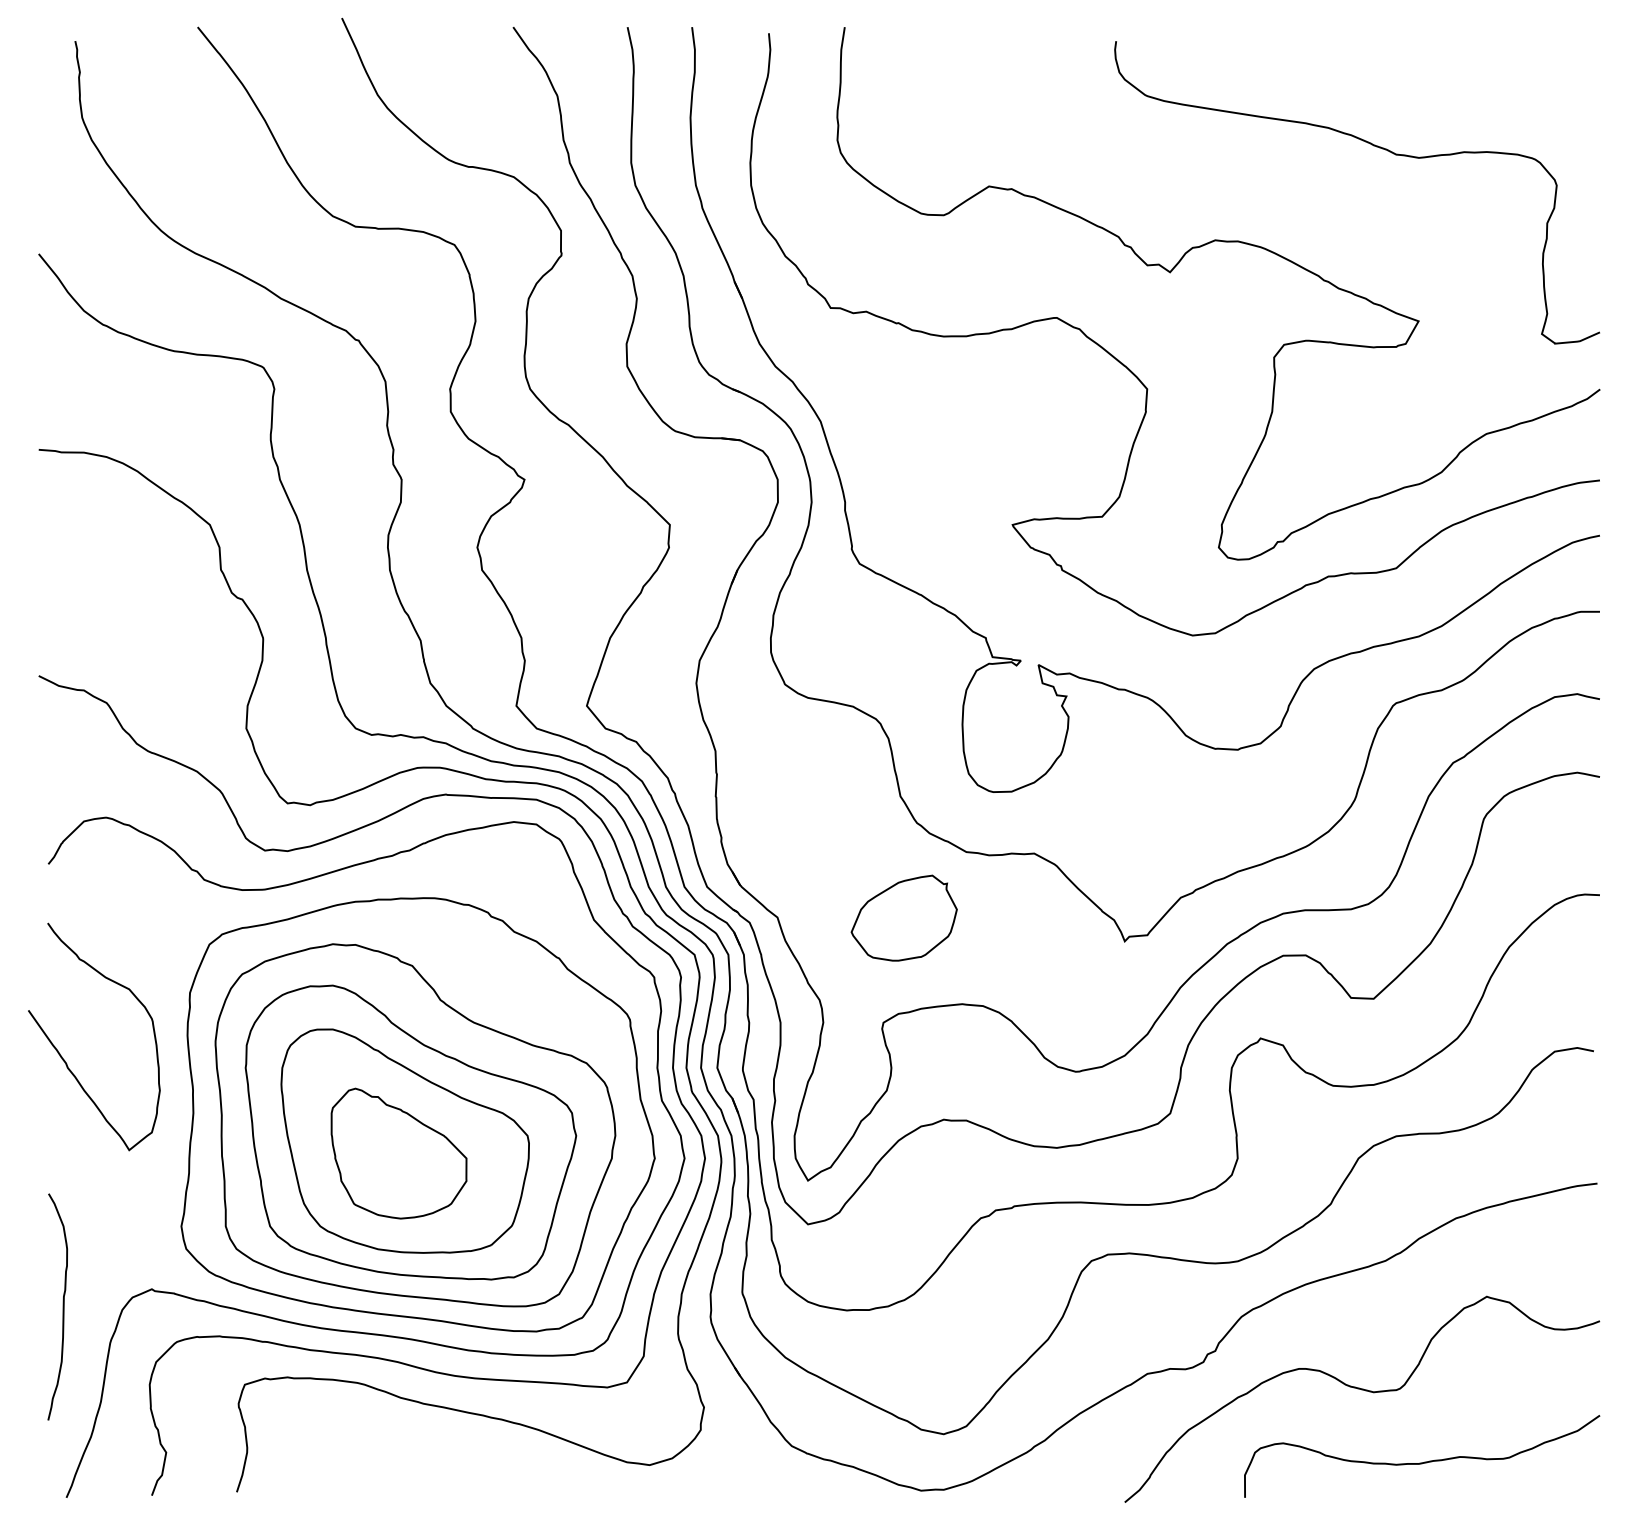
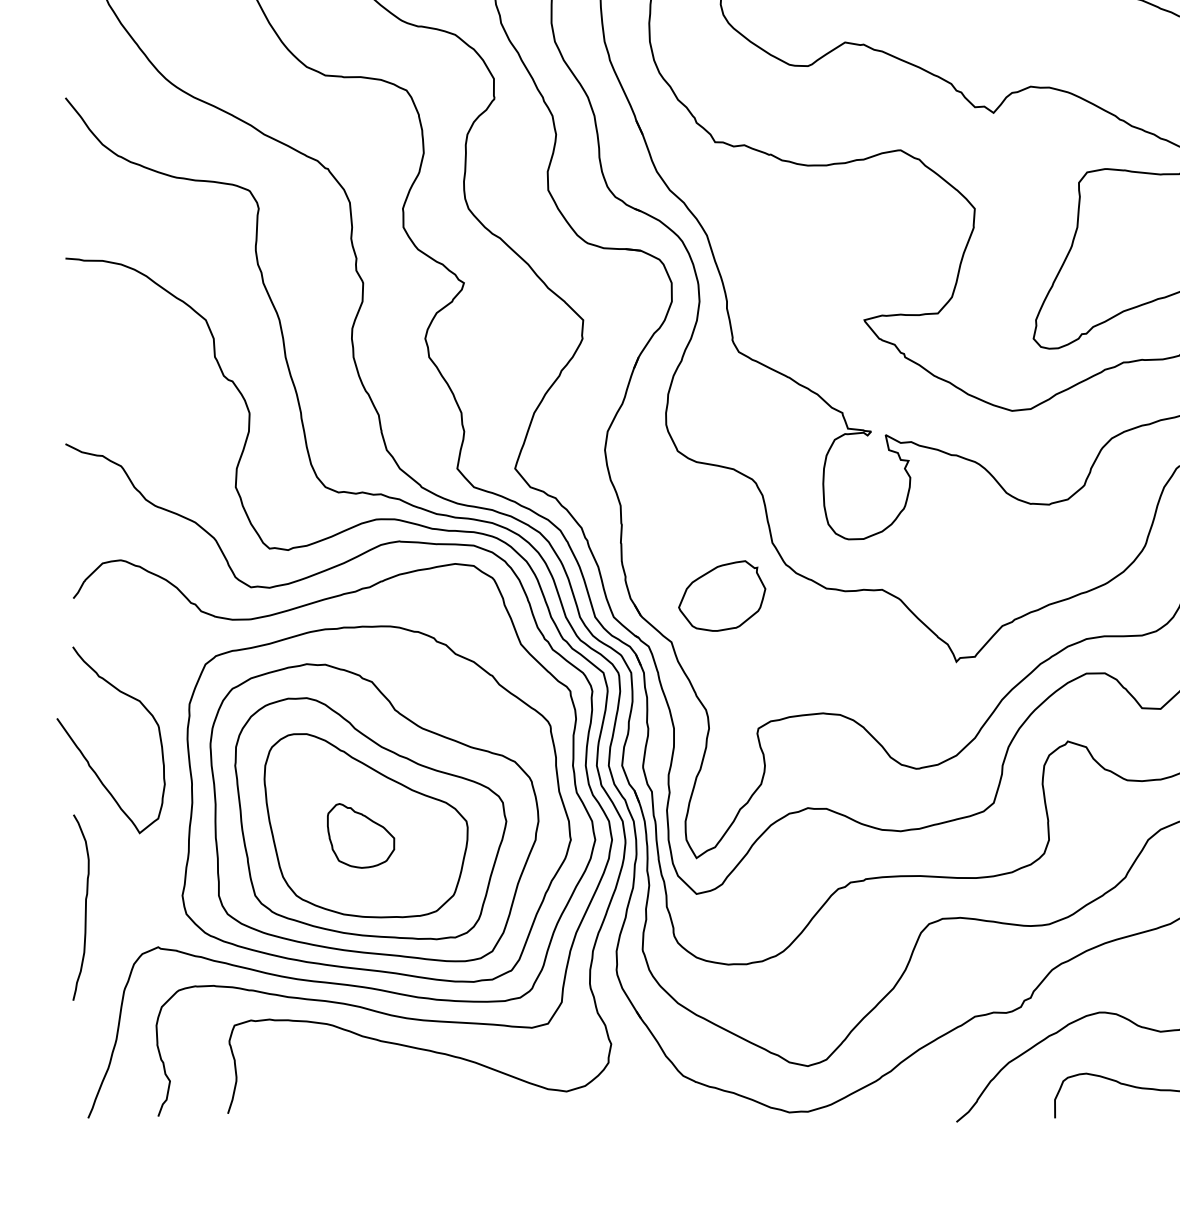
part: (903, 917) -> (721, 595), moved
part: (398, 1153) -> (360, 835), size x0.6
curve: (62, 1306) -> (84, 907), moved

